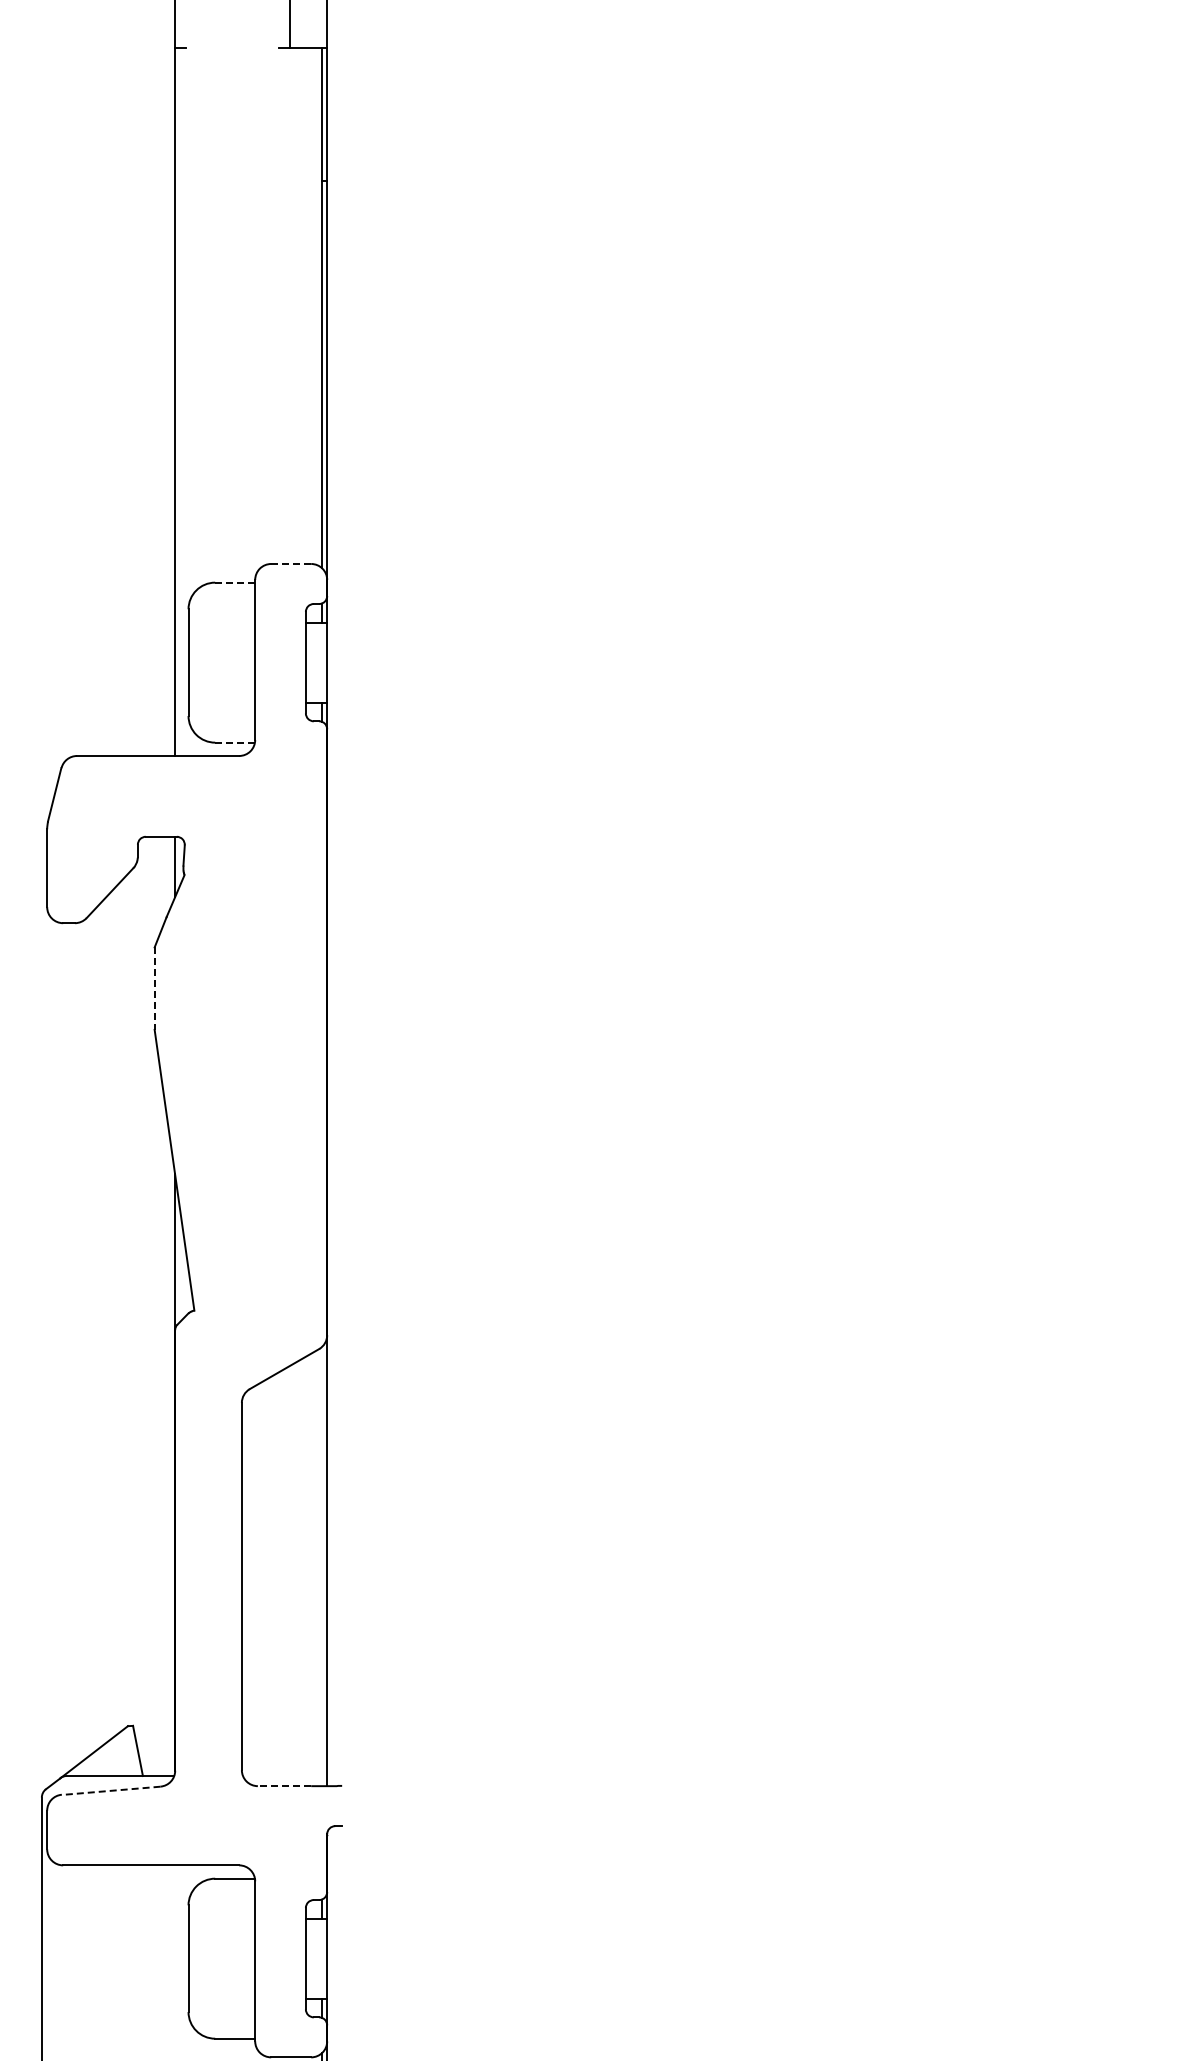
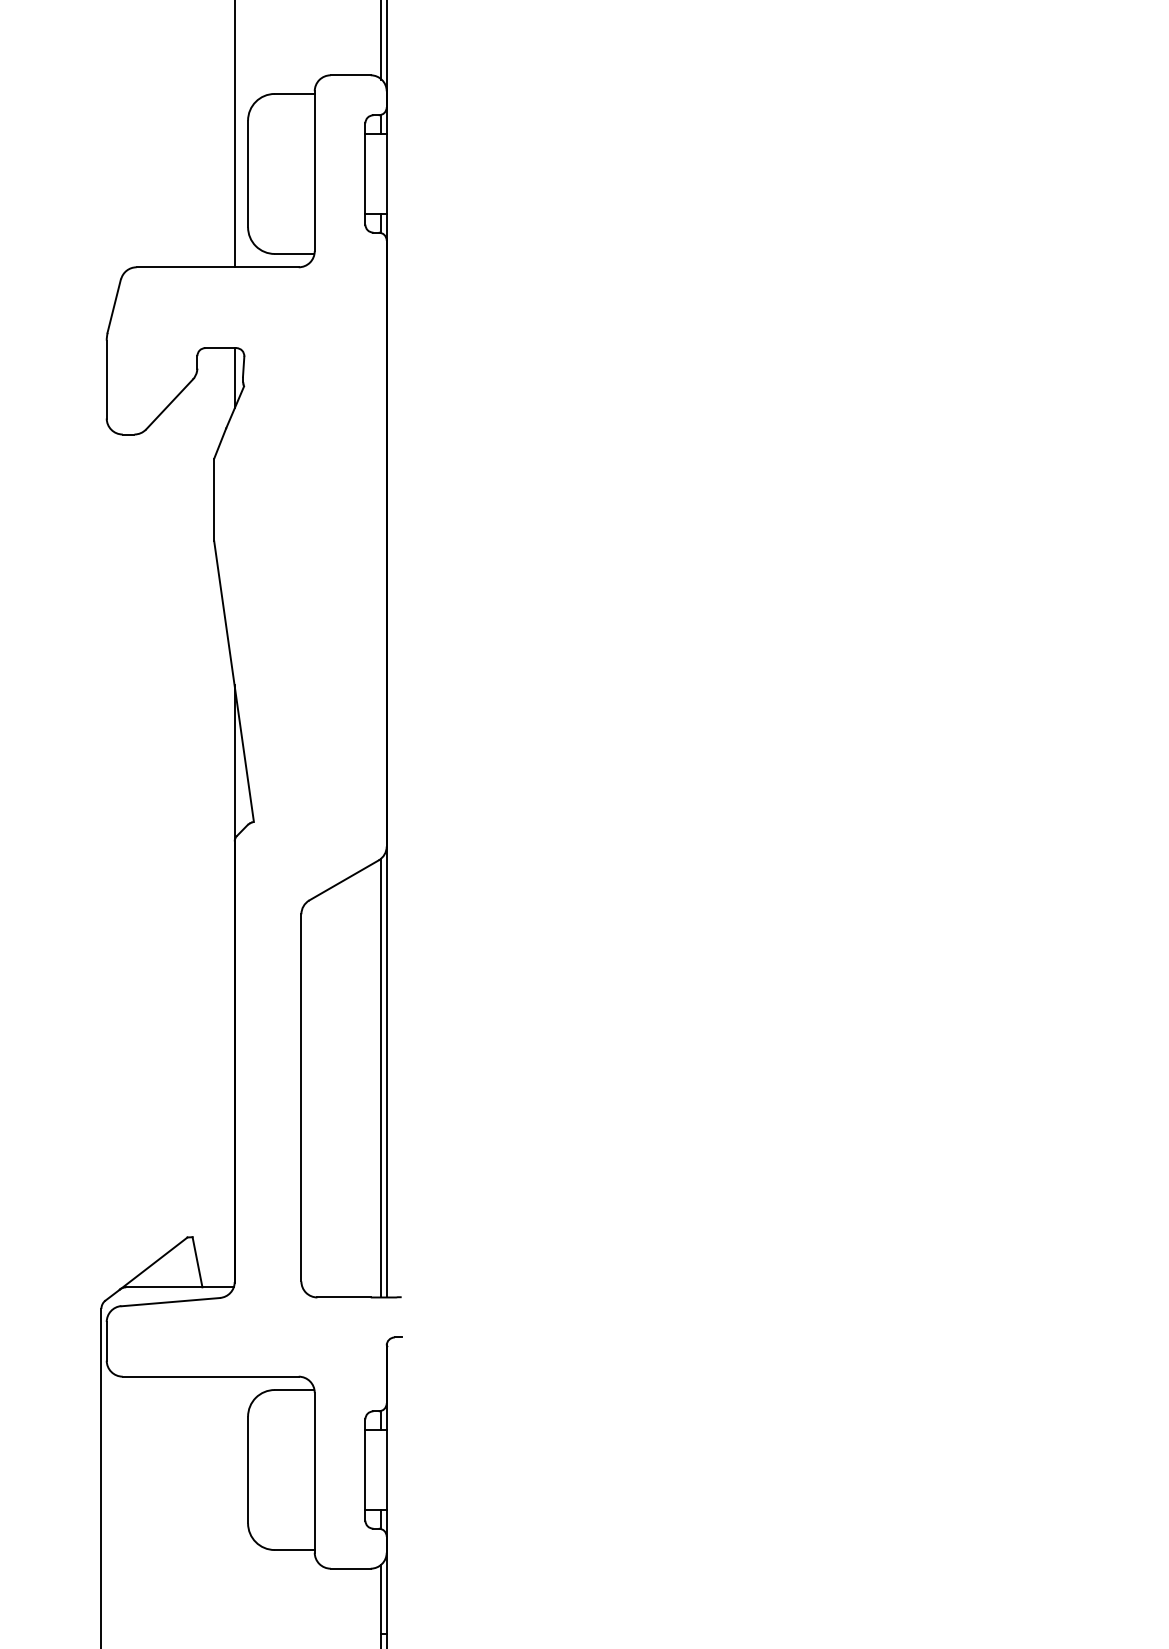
line: (291, 563) -> (351, 74), dashed -> solid
line: (234, 582) -> (294, 93), dashed -> solid
line: (235, 742) -> (295, 253), dashed -> solid
line: (154, 989) -> (214, 500), dashed -> solid
line: (321, 1566) -> (381, 1077), added
line: (284, 1786) -> (344, 1297), dashed -> solid
line: (111, 1790) -> (171, 1301), dashed -> solid

